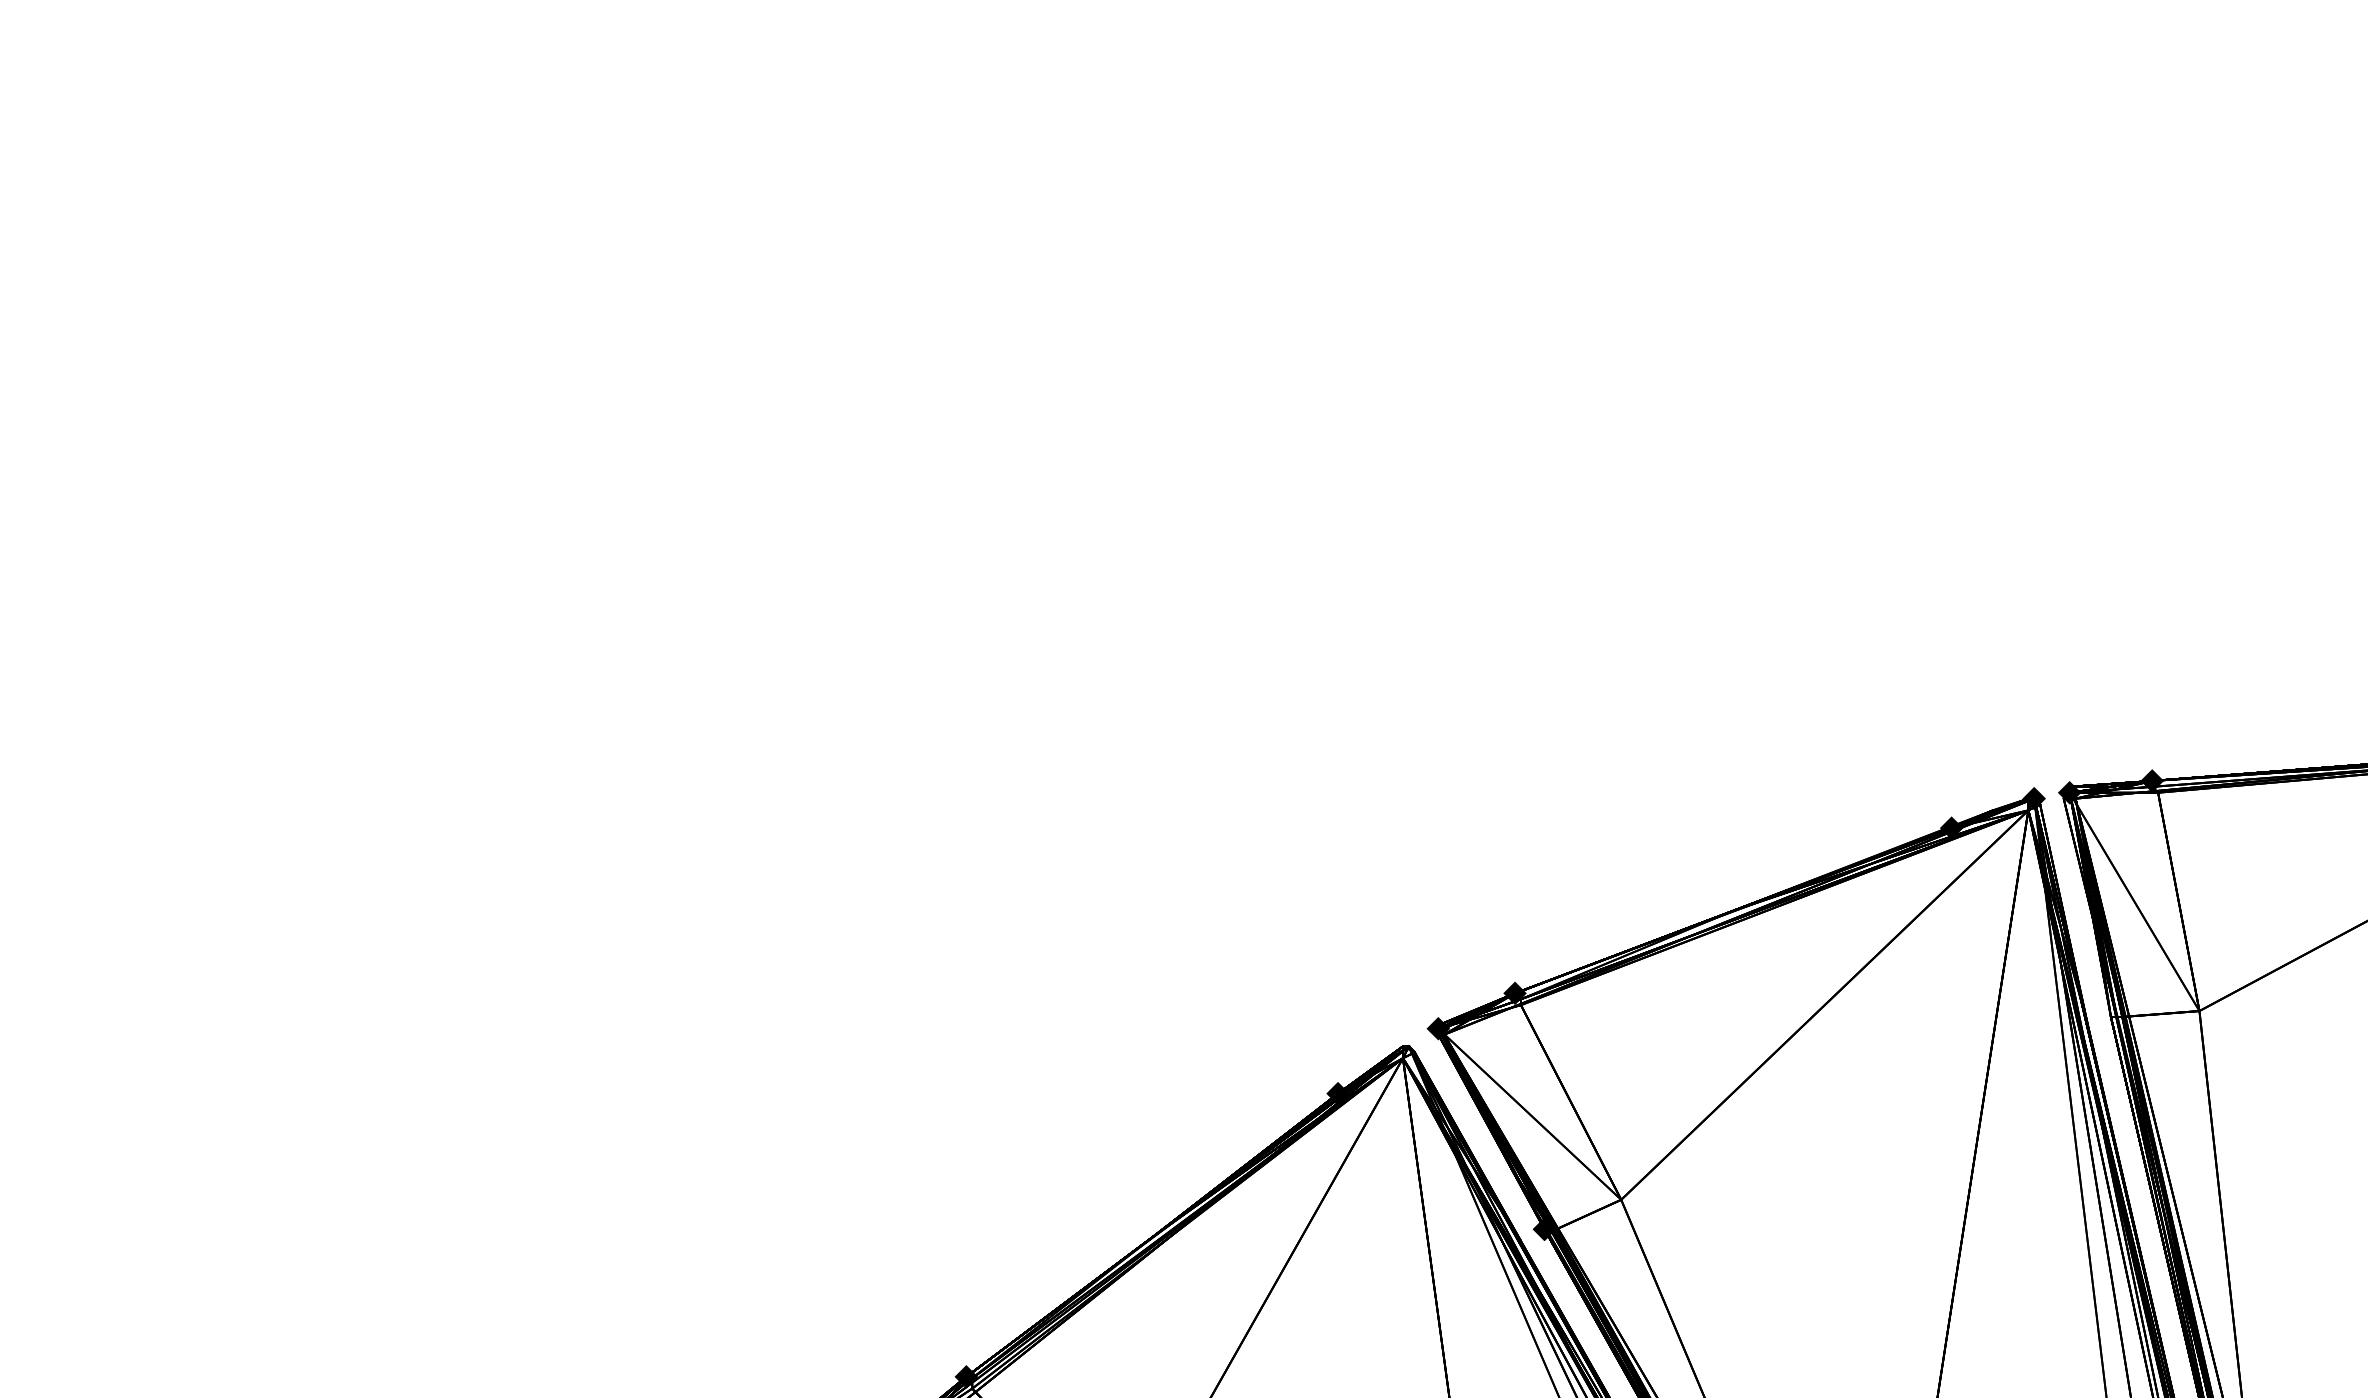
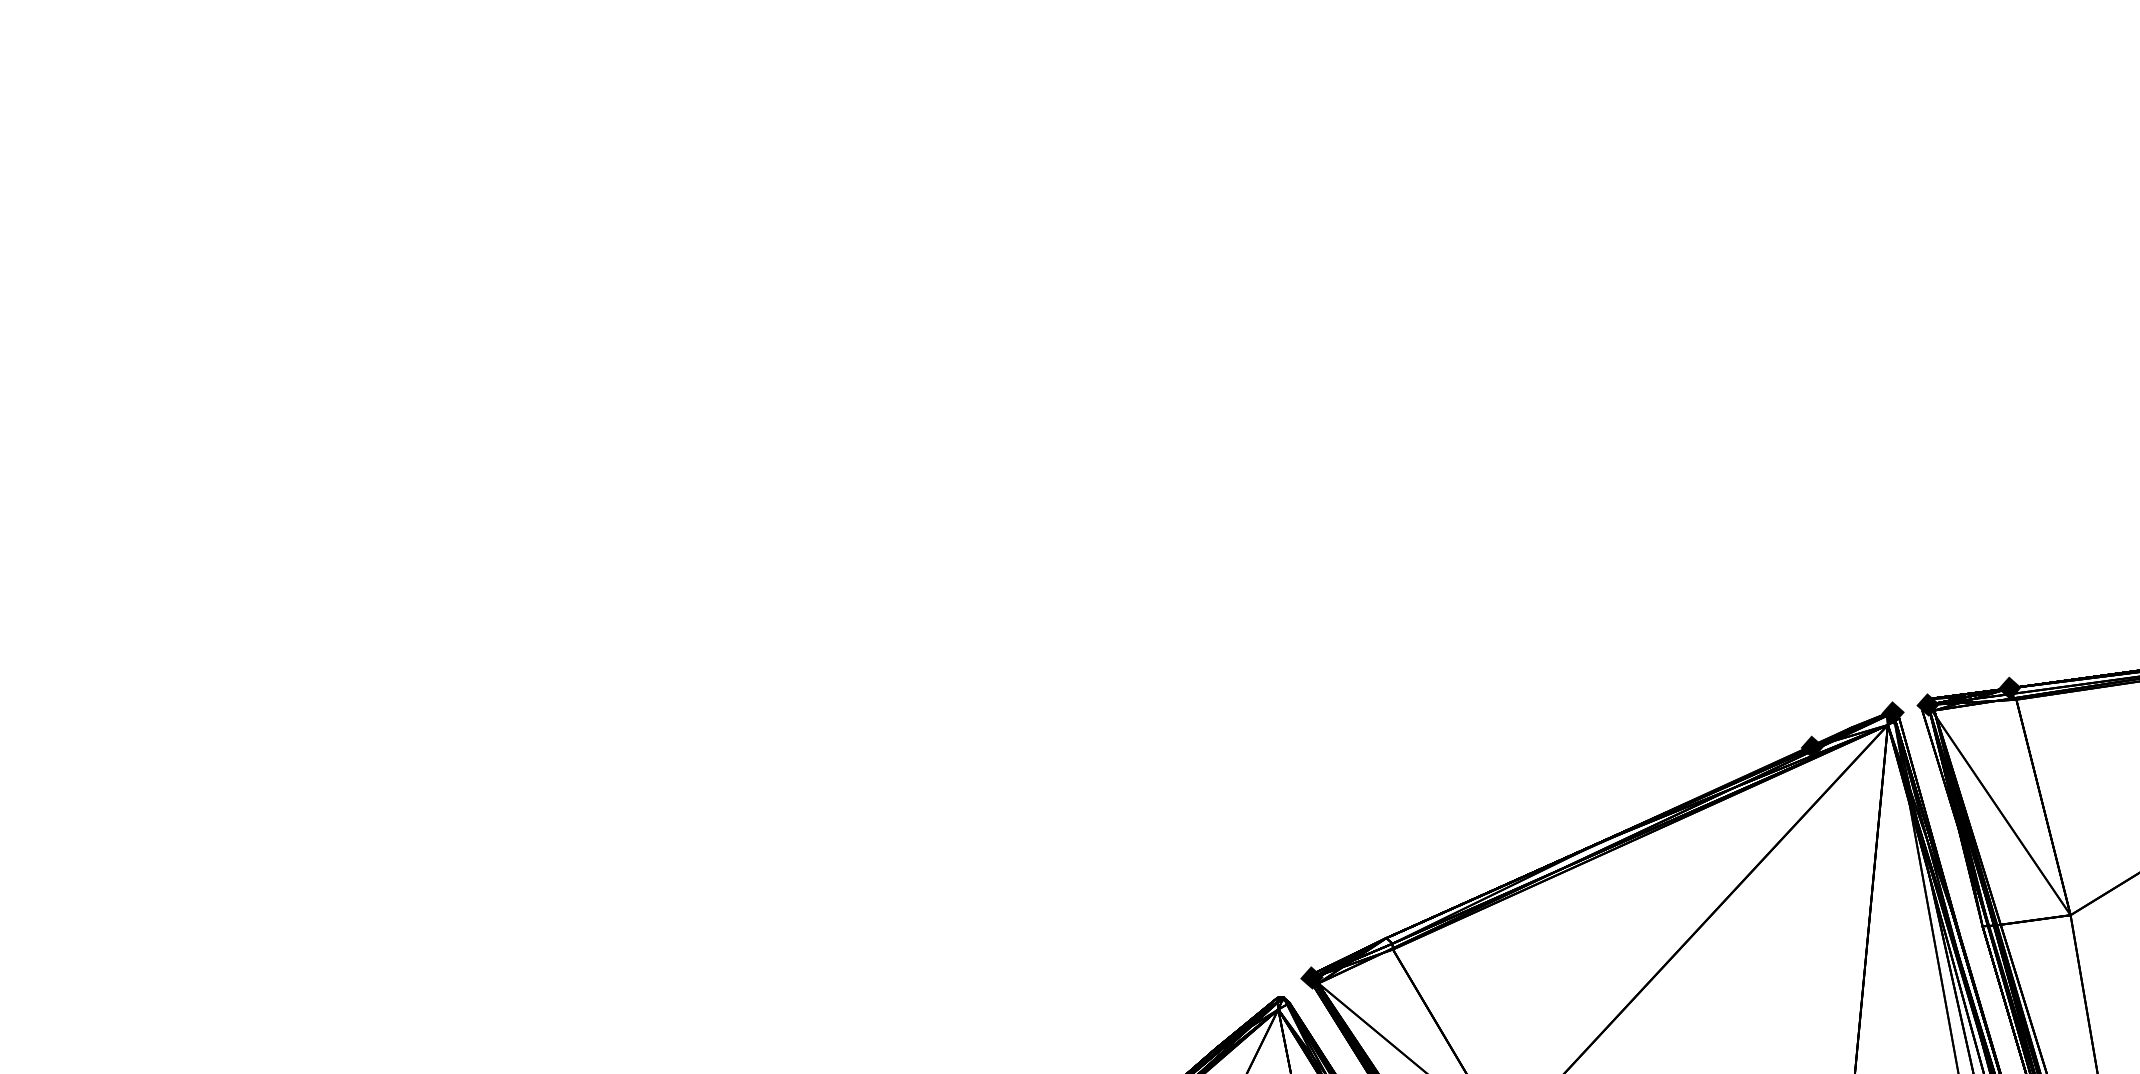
fill: (1514, 993) -> (1385, 938), removed
fill: (1337, 1093) -> (1215, 1048), removed

